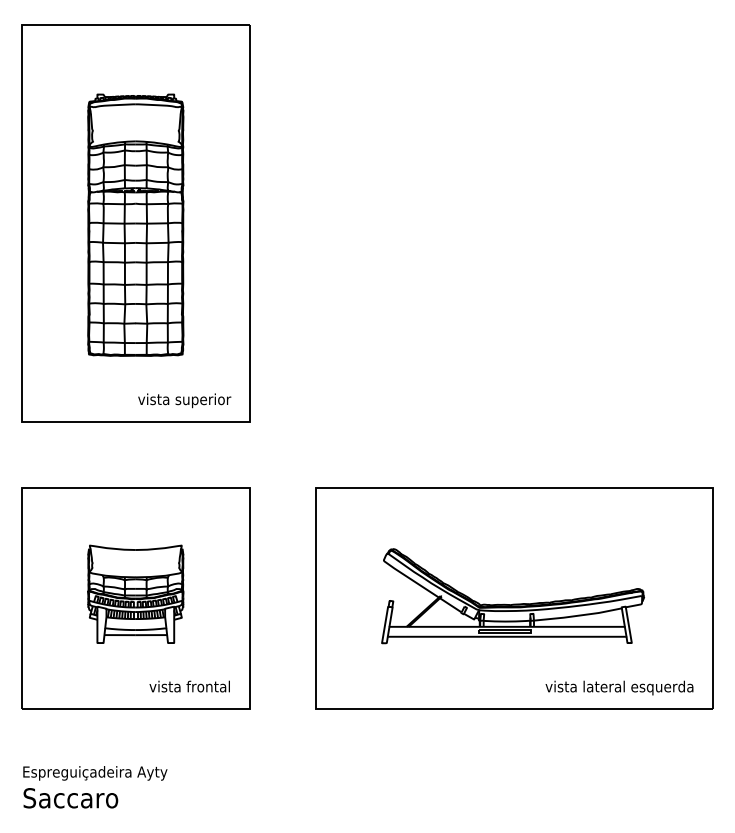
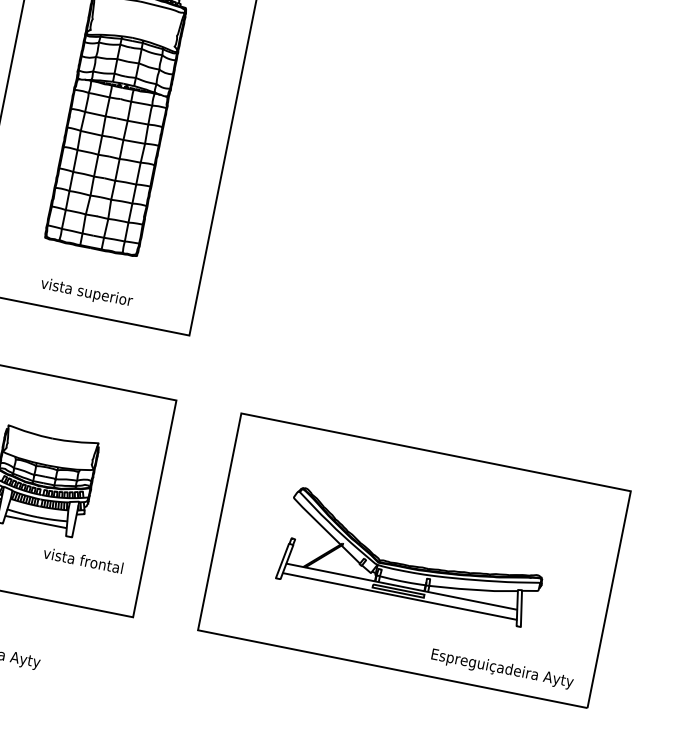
text: (184, 400) -> (86, 292), moved
text: (189, 686) -> (83, 560), moved
text: (619, 687) -> (500, 668), vista lateral esquerda -> Espreguiçadeira Ayty

